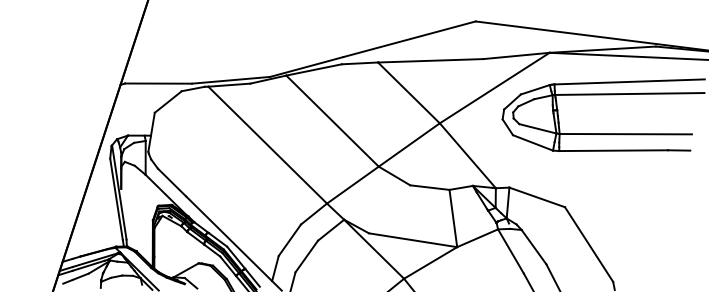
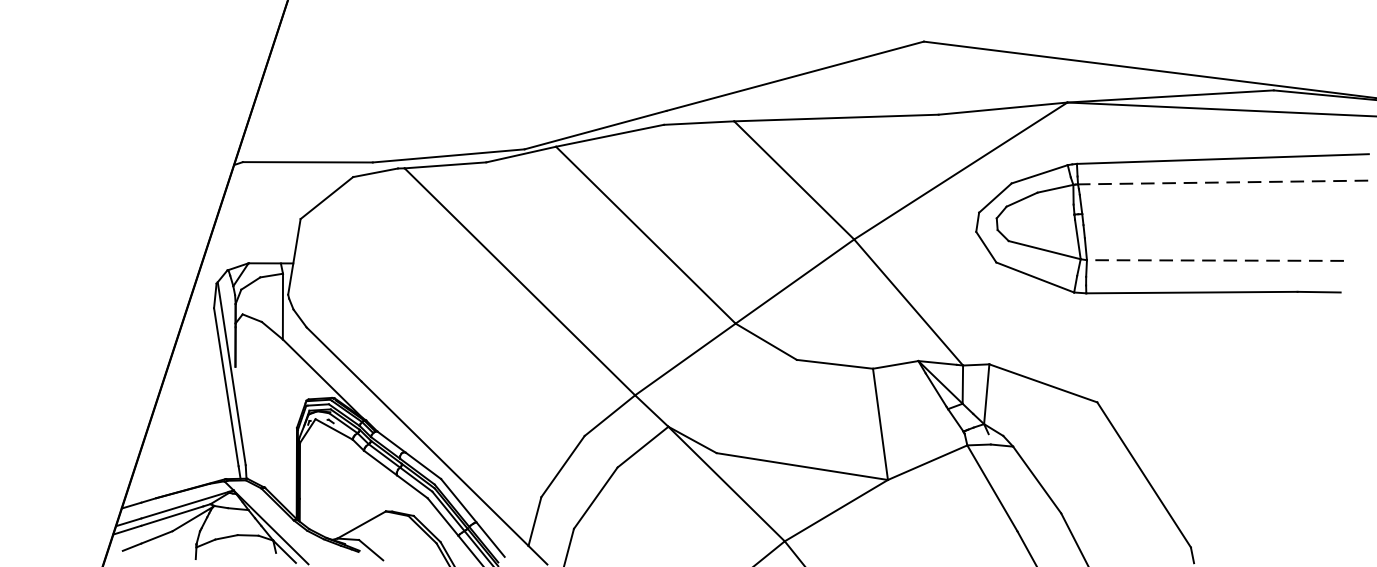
line: (629, 94) -> (1222, 183), solid -> dashed
line: (625, 134) -> (1214, 261), solid -> dashed

